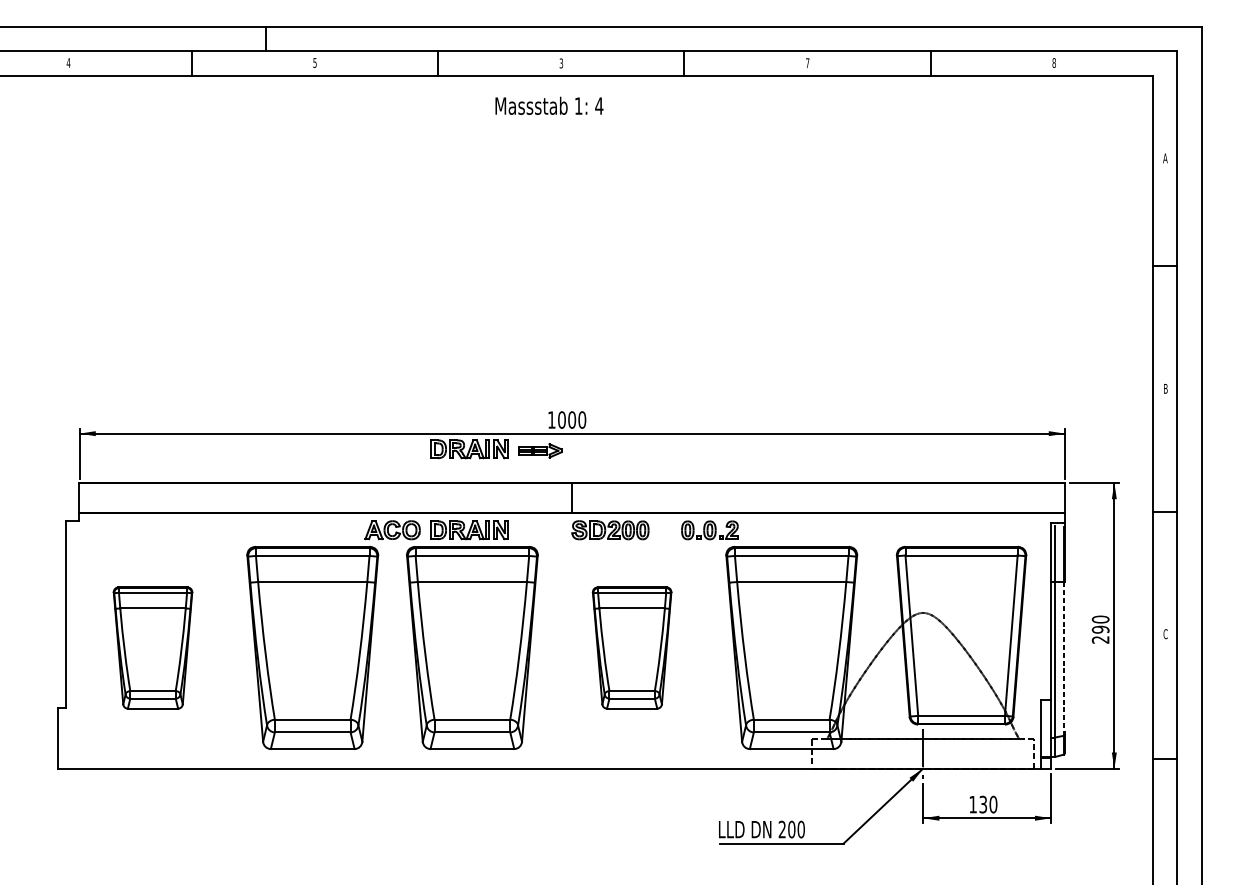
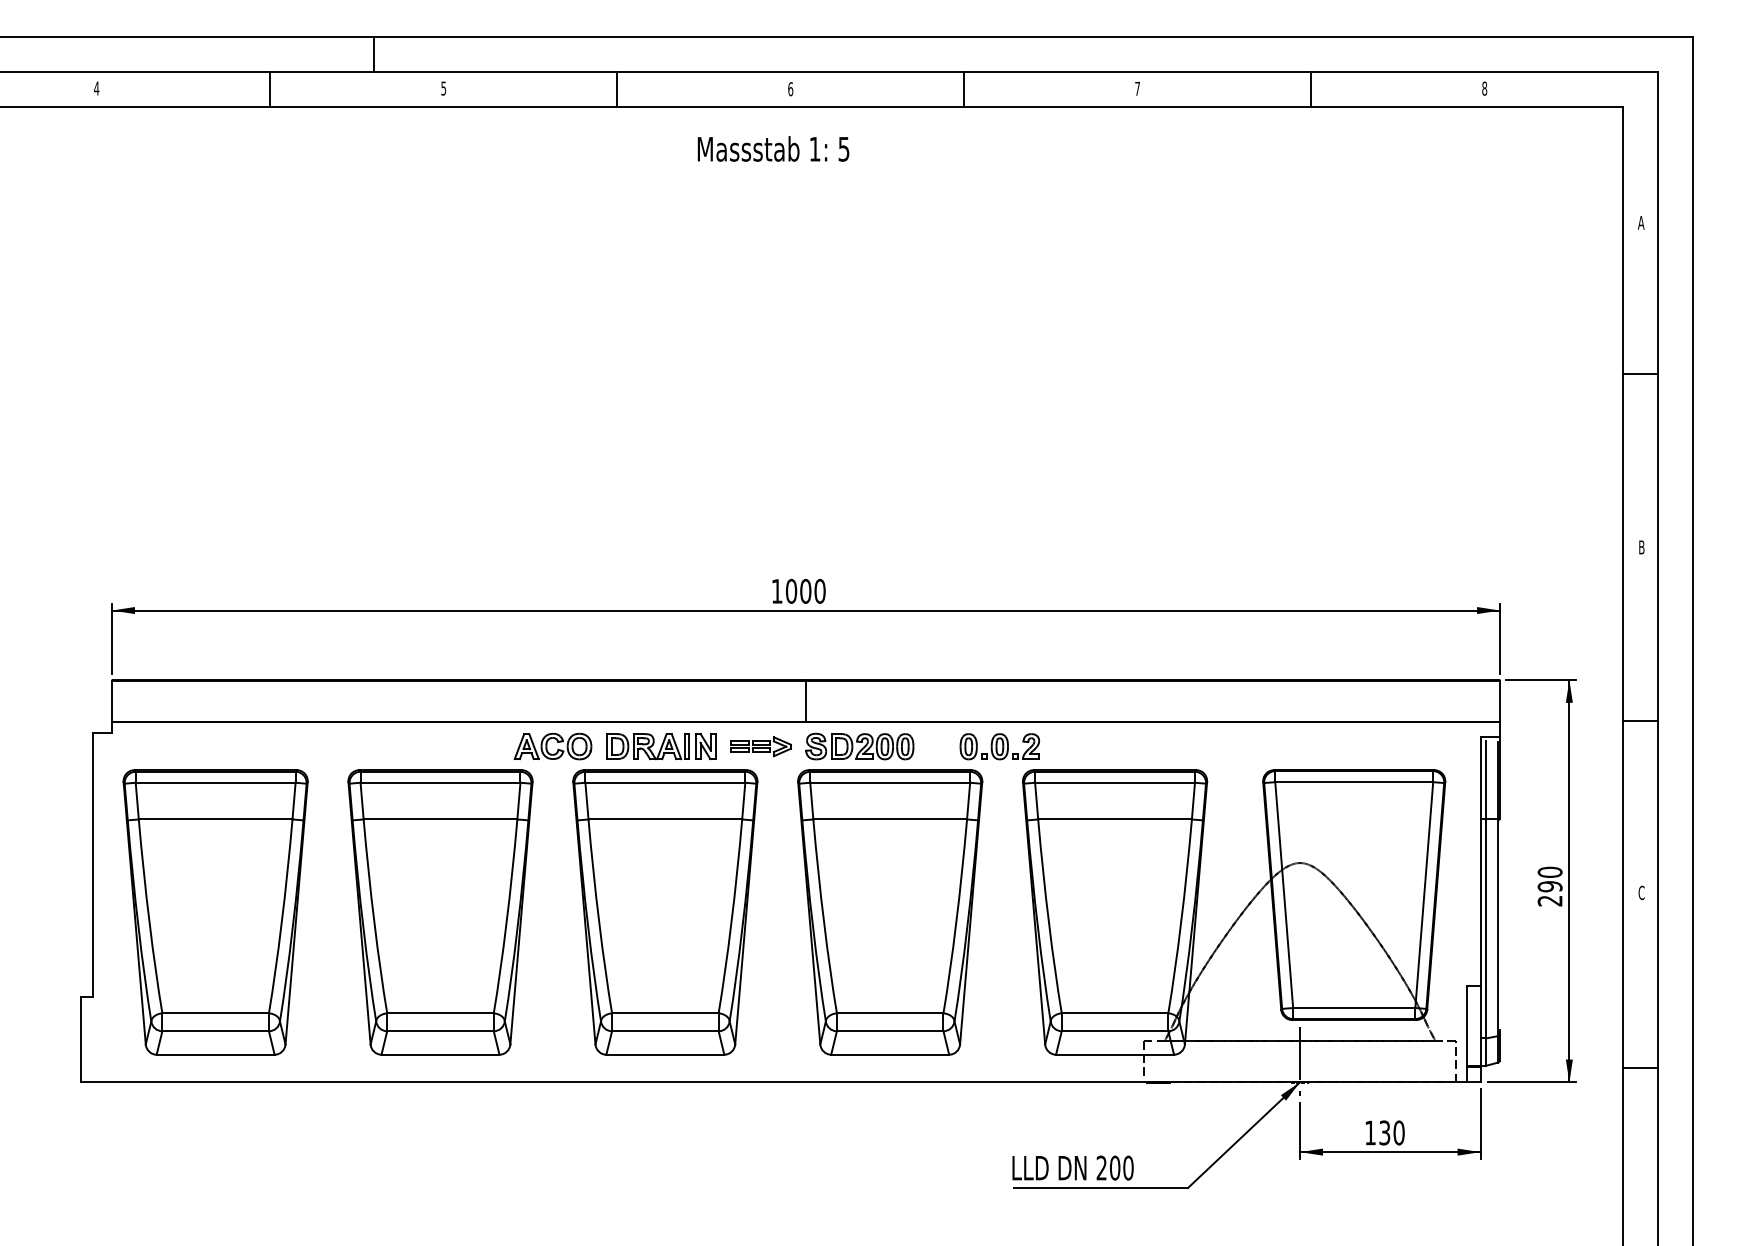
text: (561, 63) -> (790, 89), 3 -> 6
text: (598, 106) -> (843, 149), 4 -> 5
part: (469, 449) -> (661, 632), removed
part: (539, 450) -> (760, 746), moved
part: (152, 648) -> (215, 912), size x1.67
part: (632, 648) -> (890, 912), size x1.67
line: (1063, 658) -> (1497, 927), dashed -> solid

